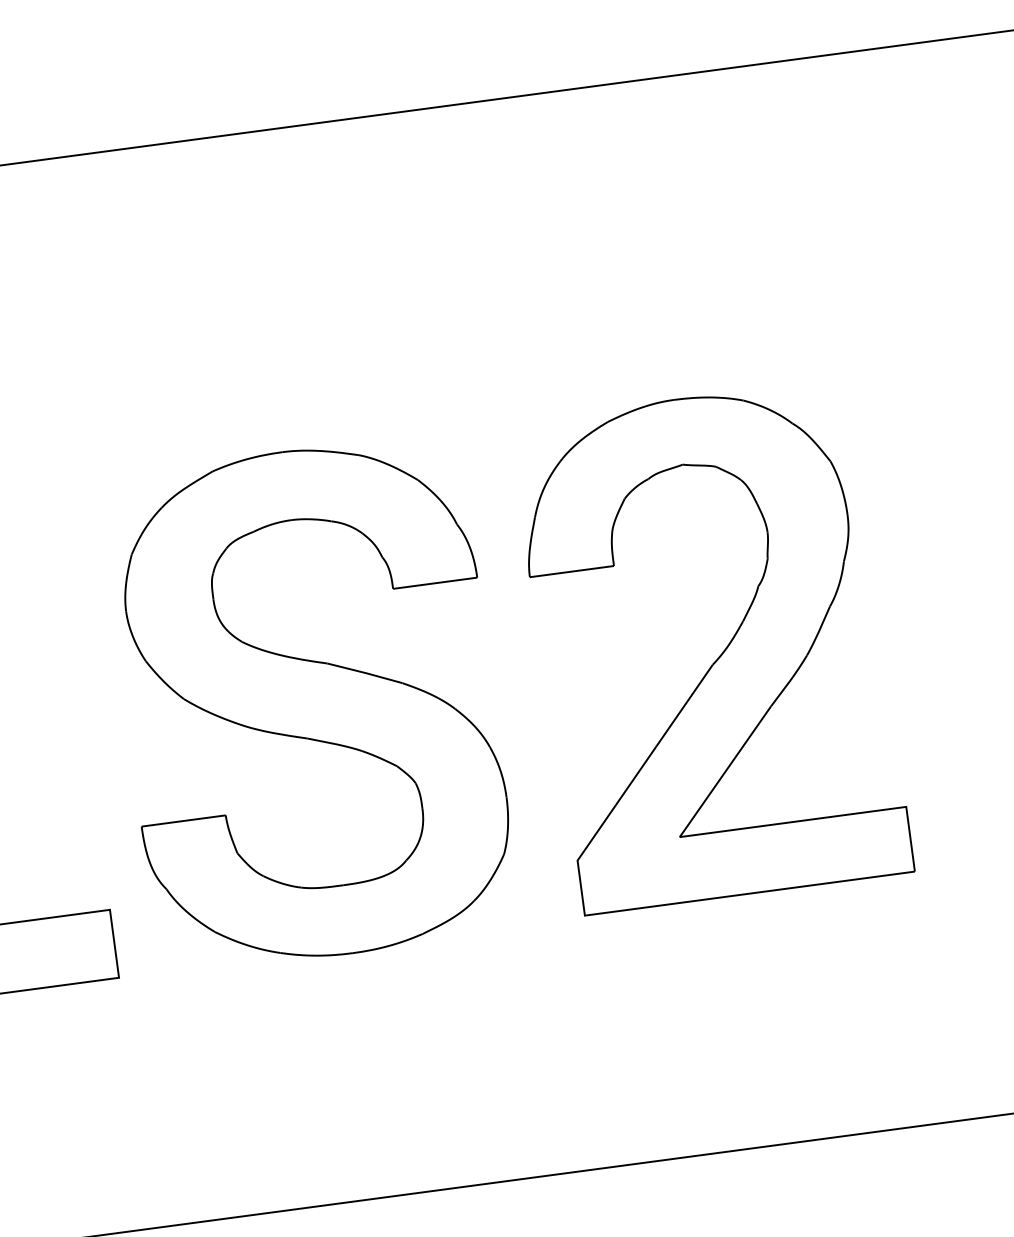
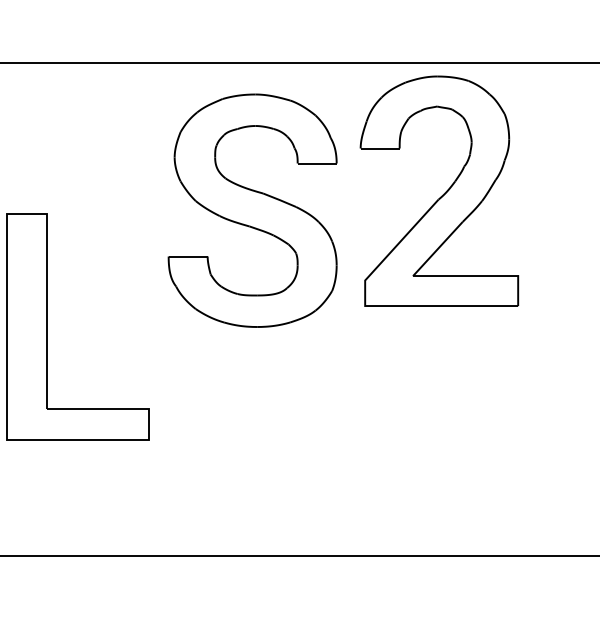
part: (711, 645) -> (439, 190), moved
part: (309, 703) -> (252, 210), moved

